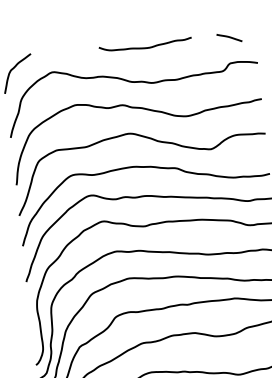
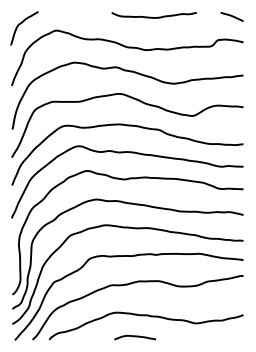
line: (228, 37) -> (231, 16), moved
curve: (144, 47) -> (153, 17), moved

